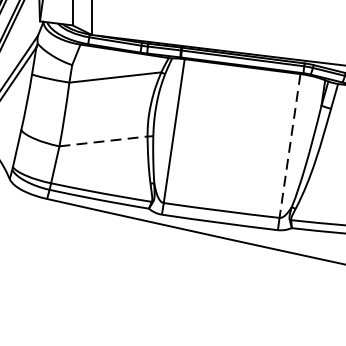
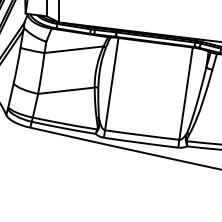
line: (103, 141) -> (66, 90), dashed -> solid
line: (290, 145) -> (186, 93), dashed -> solid

